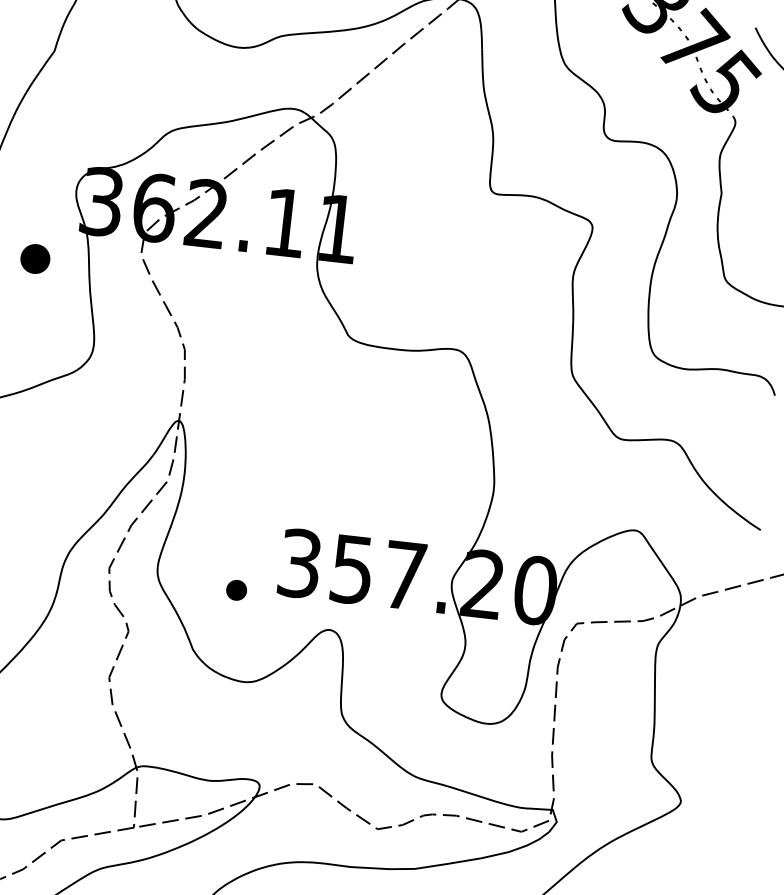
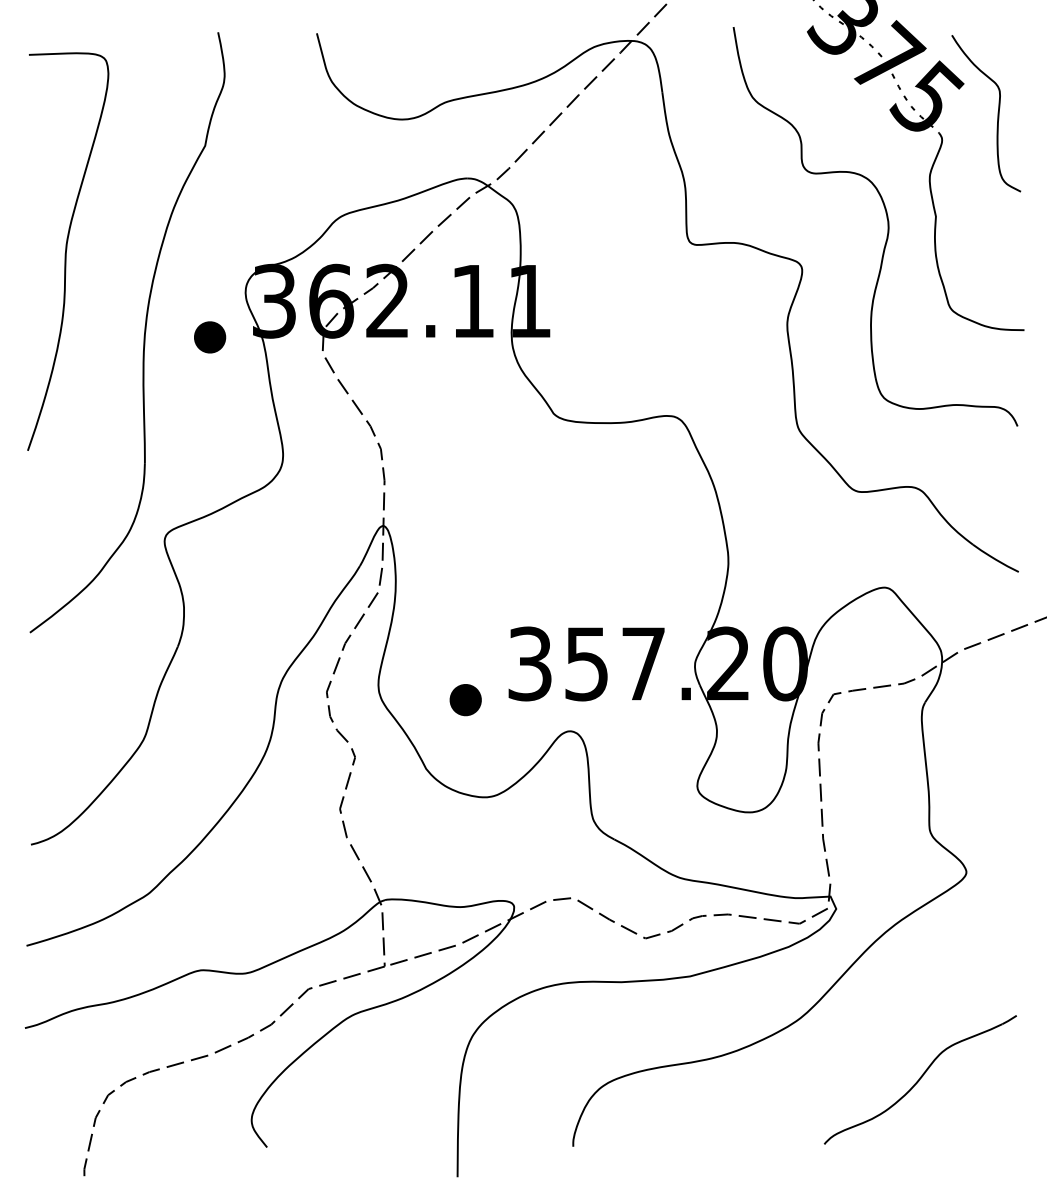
part: (35, 259) -> (210, 337), moved
part: (236, 590) -> (465, 700), size x1.43

